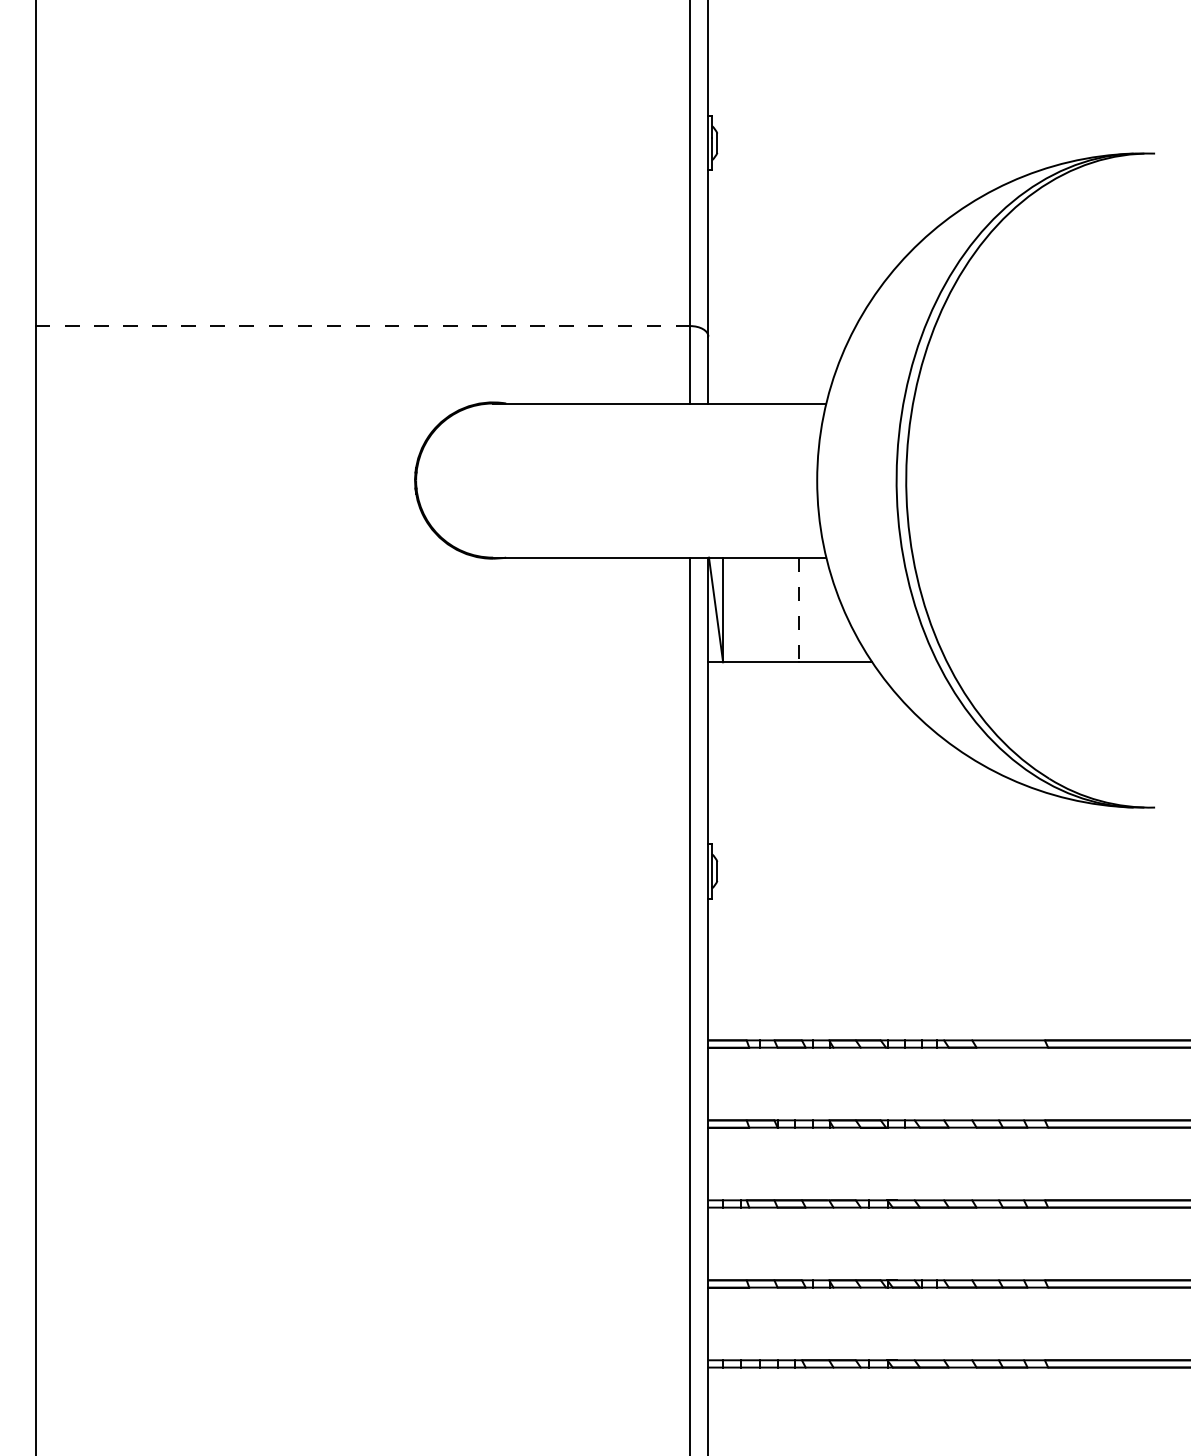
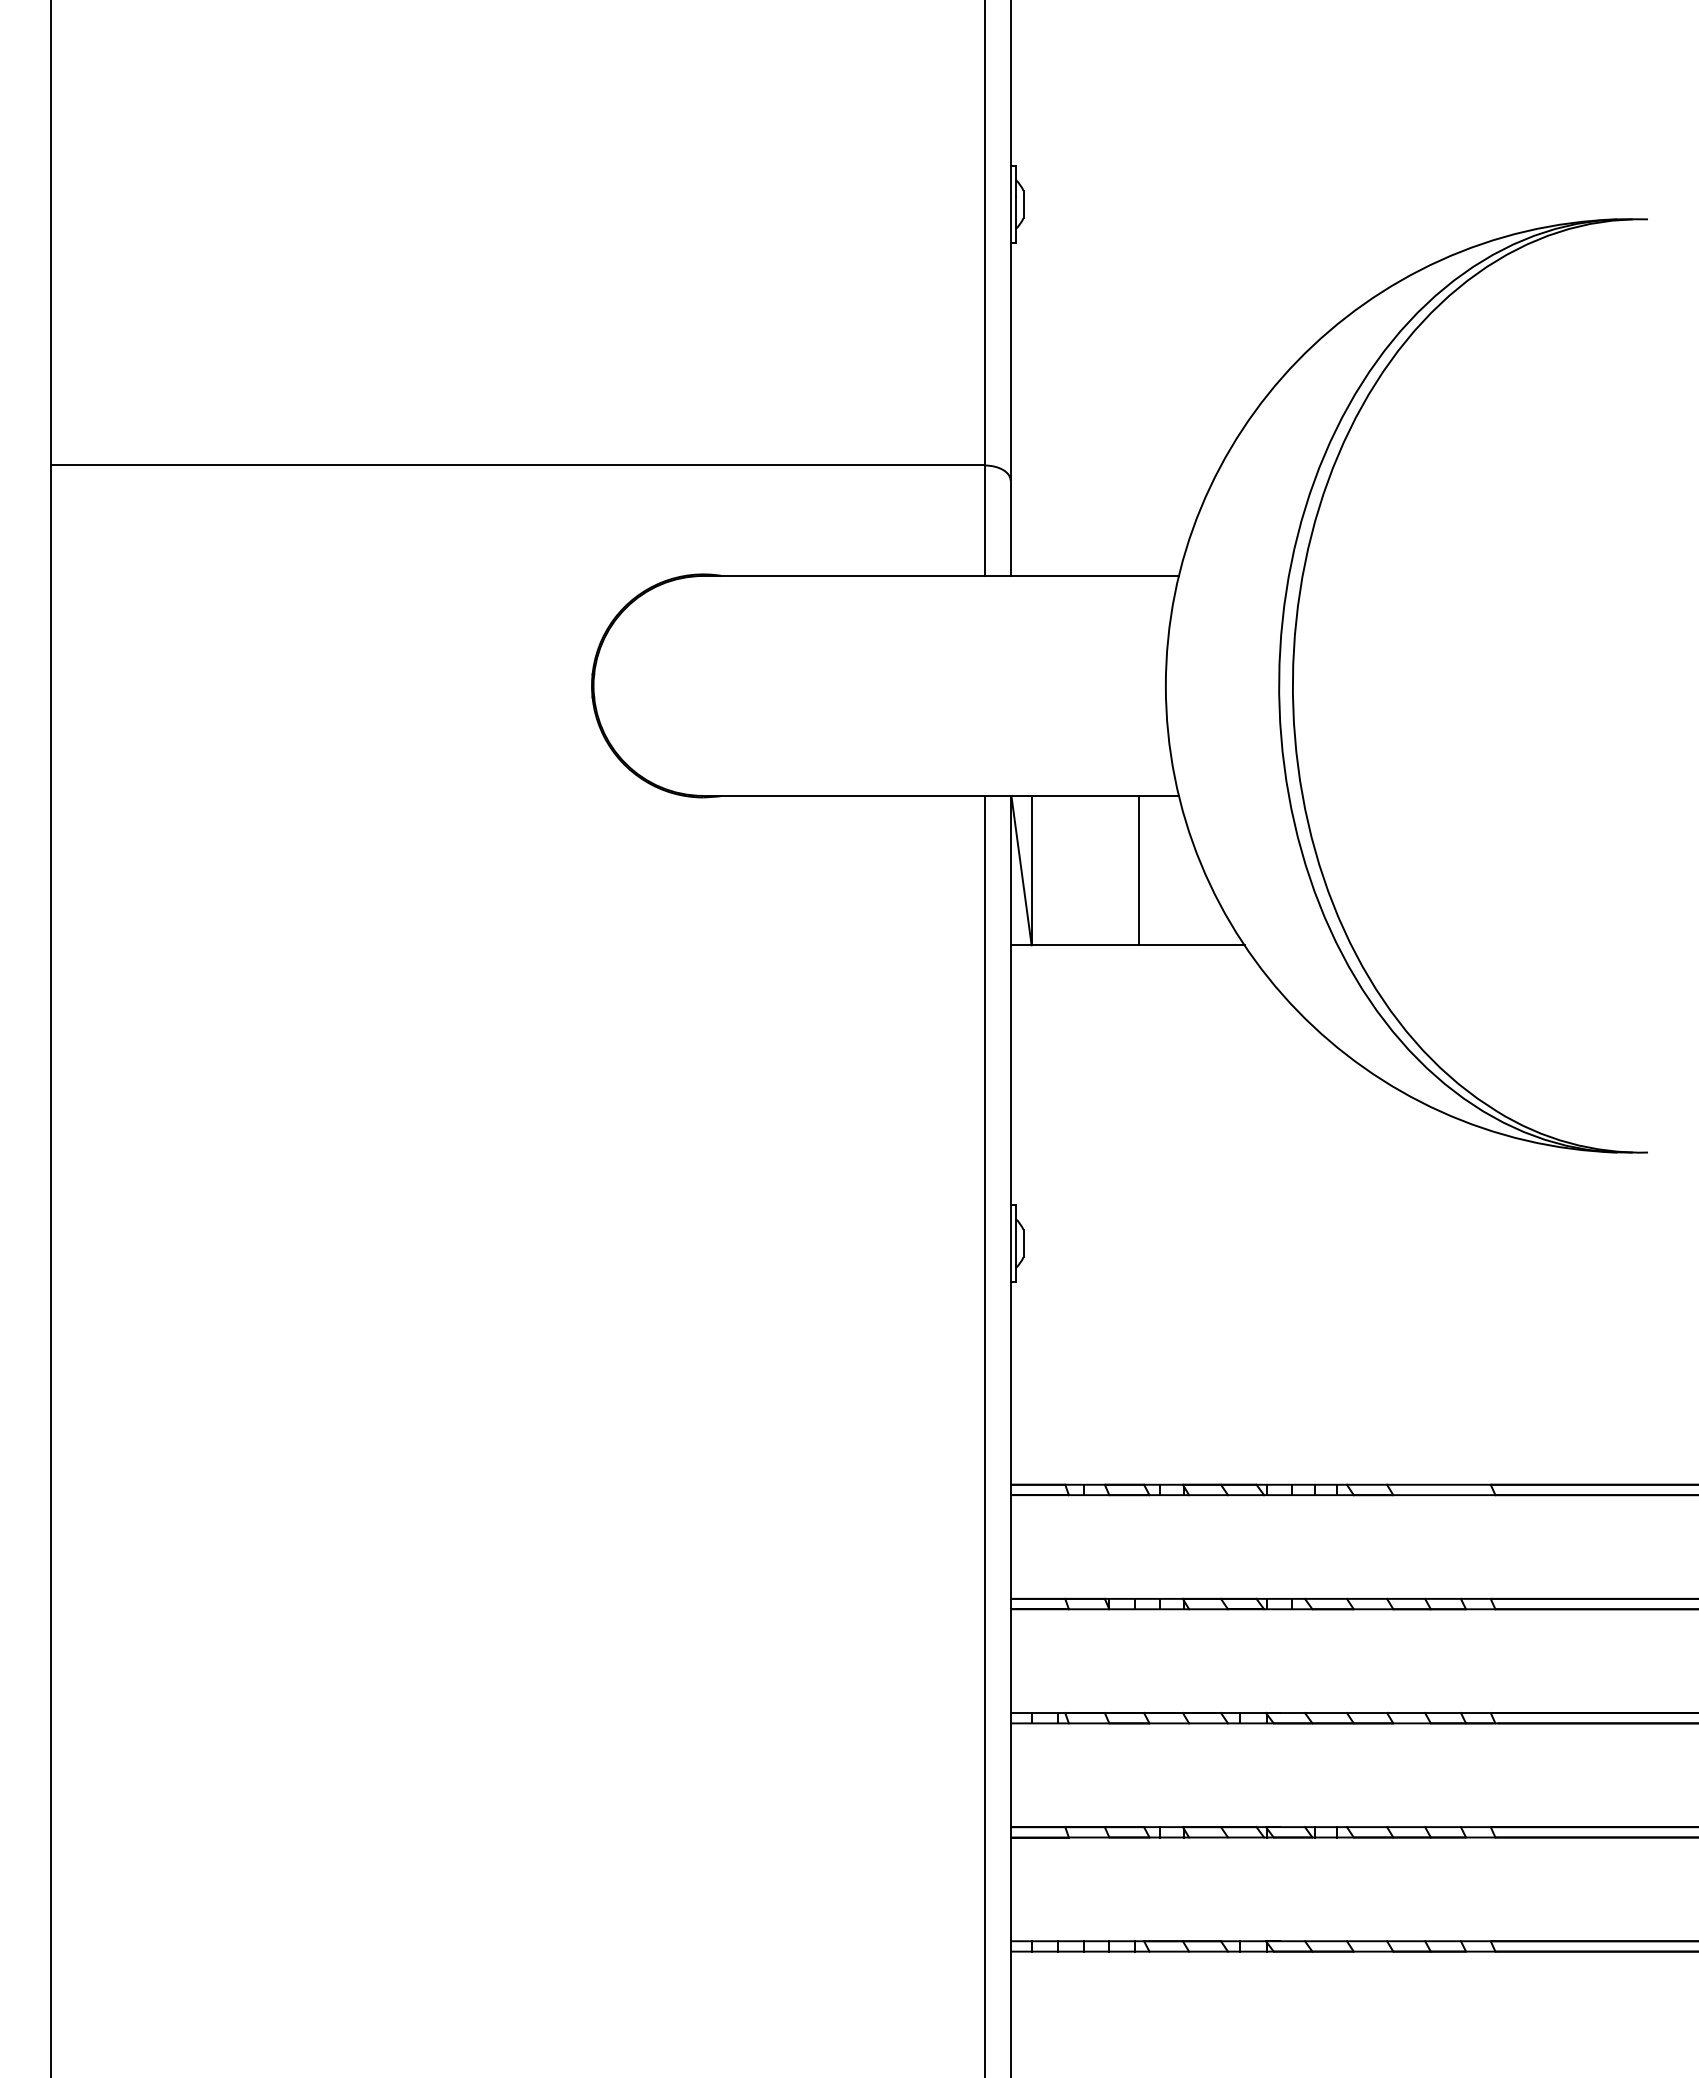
line: (362, 326) -> (517, 465), dashed -> solid
line: (798, 609) -> (1139, 870), dashed -> solid

